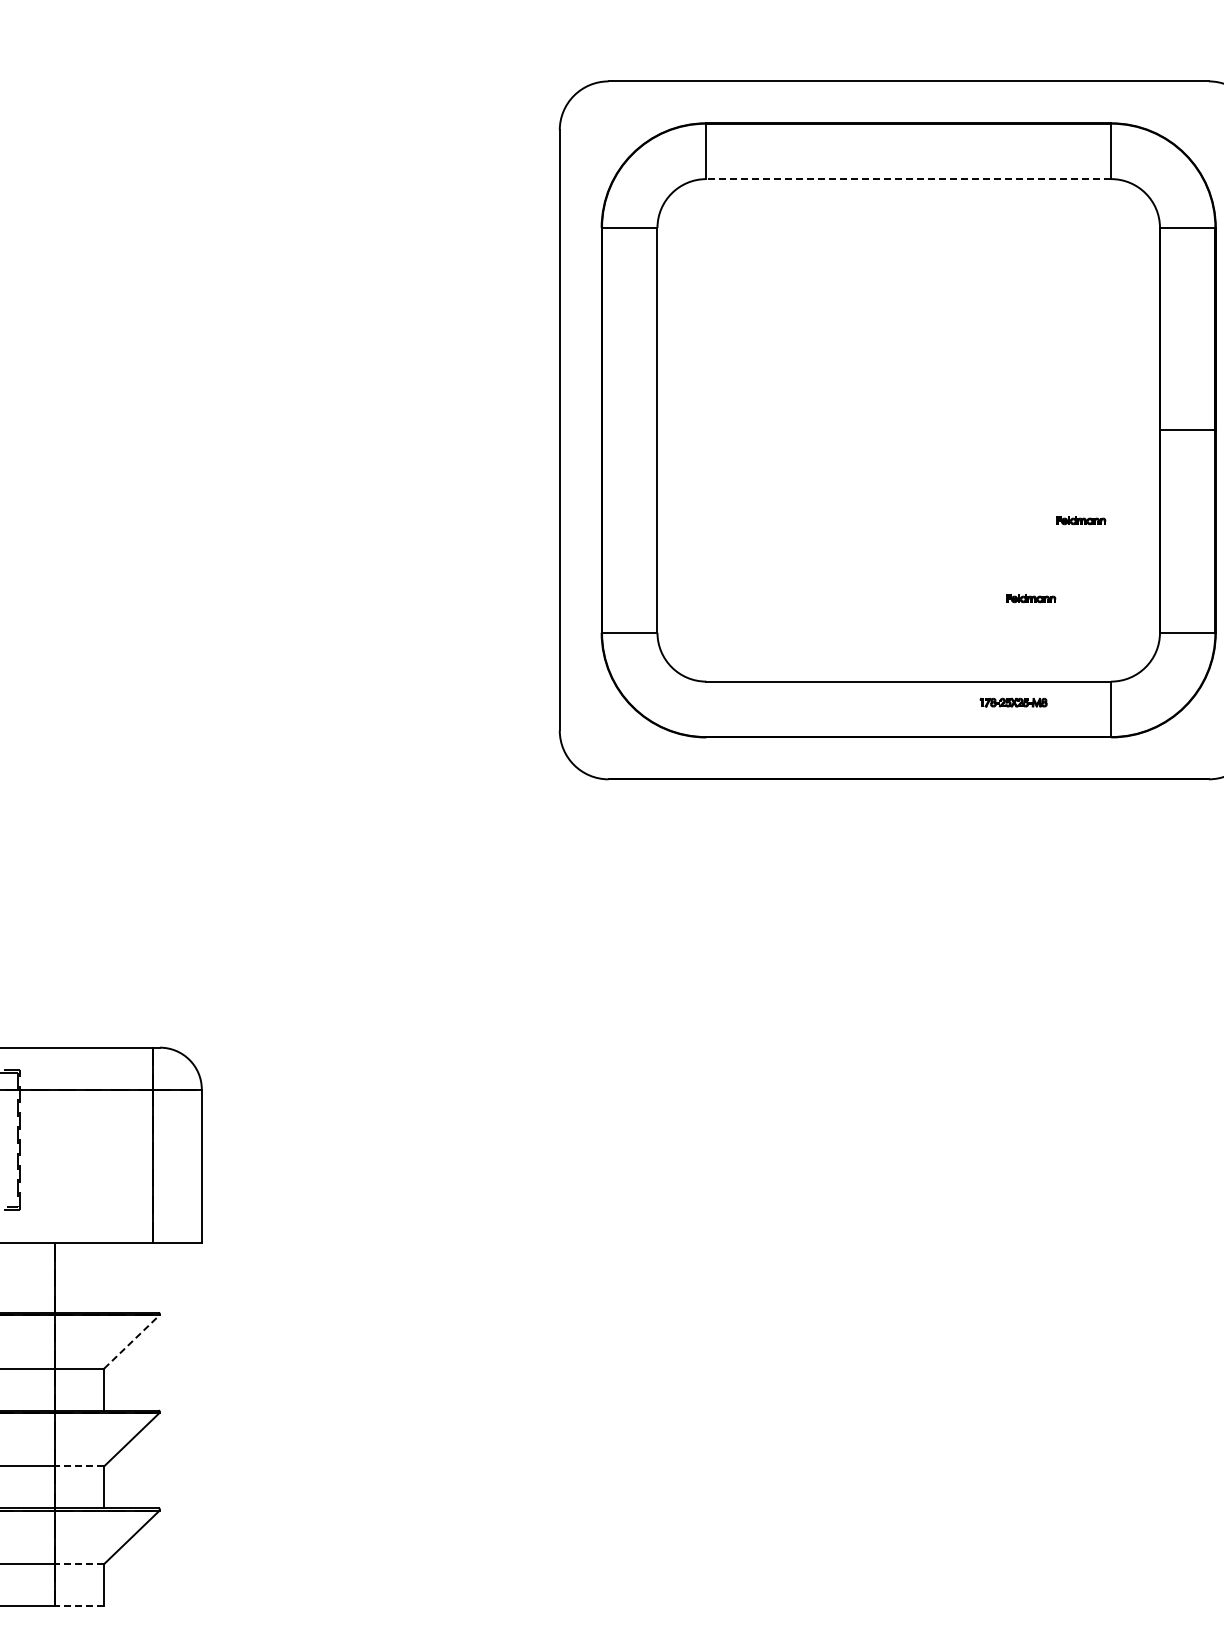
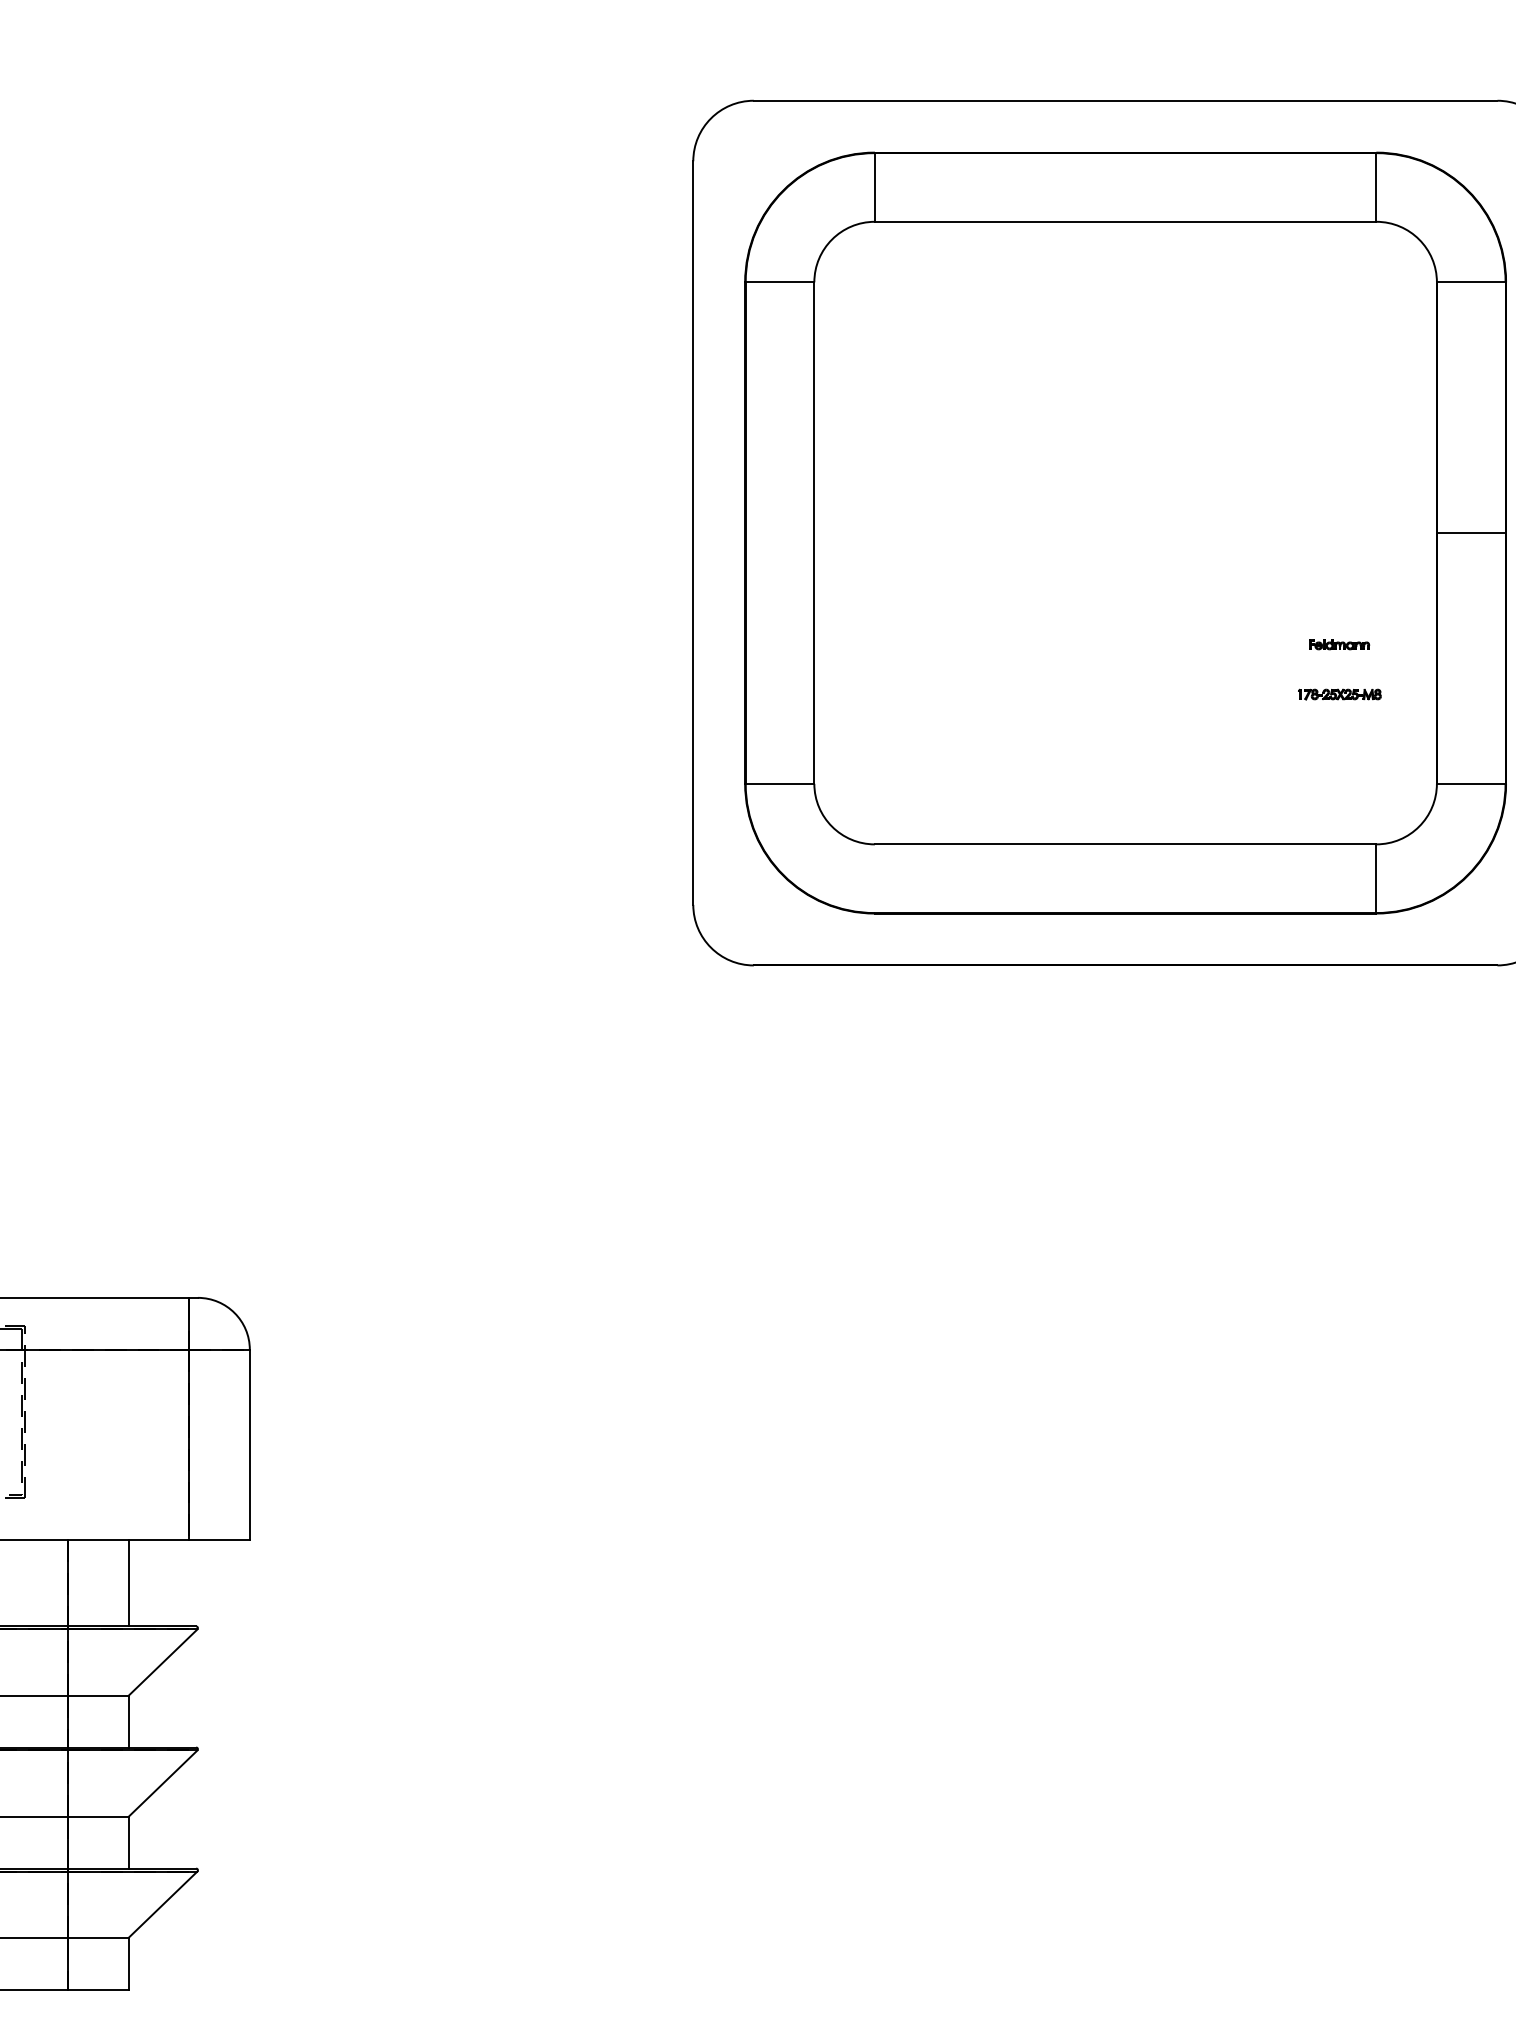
line: (908, 179) -> (1125, 222), dashed -> solid
part: (1031, 598) -> (1277, 741), removed
part: (1013, 702) -> (1339, 694), moved
line: (104, 1277) -> (129, 1582), added
line: (132, 1341) -> (163, 1661), dashed -> solid
line: (79, 1466) -> (98, 1816), dashed -> solid
line: (79, 1564) -> (98, 1938), dashed -> solid
line: (79, 1606) -> (98, 1990), dashed -> solid

